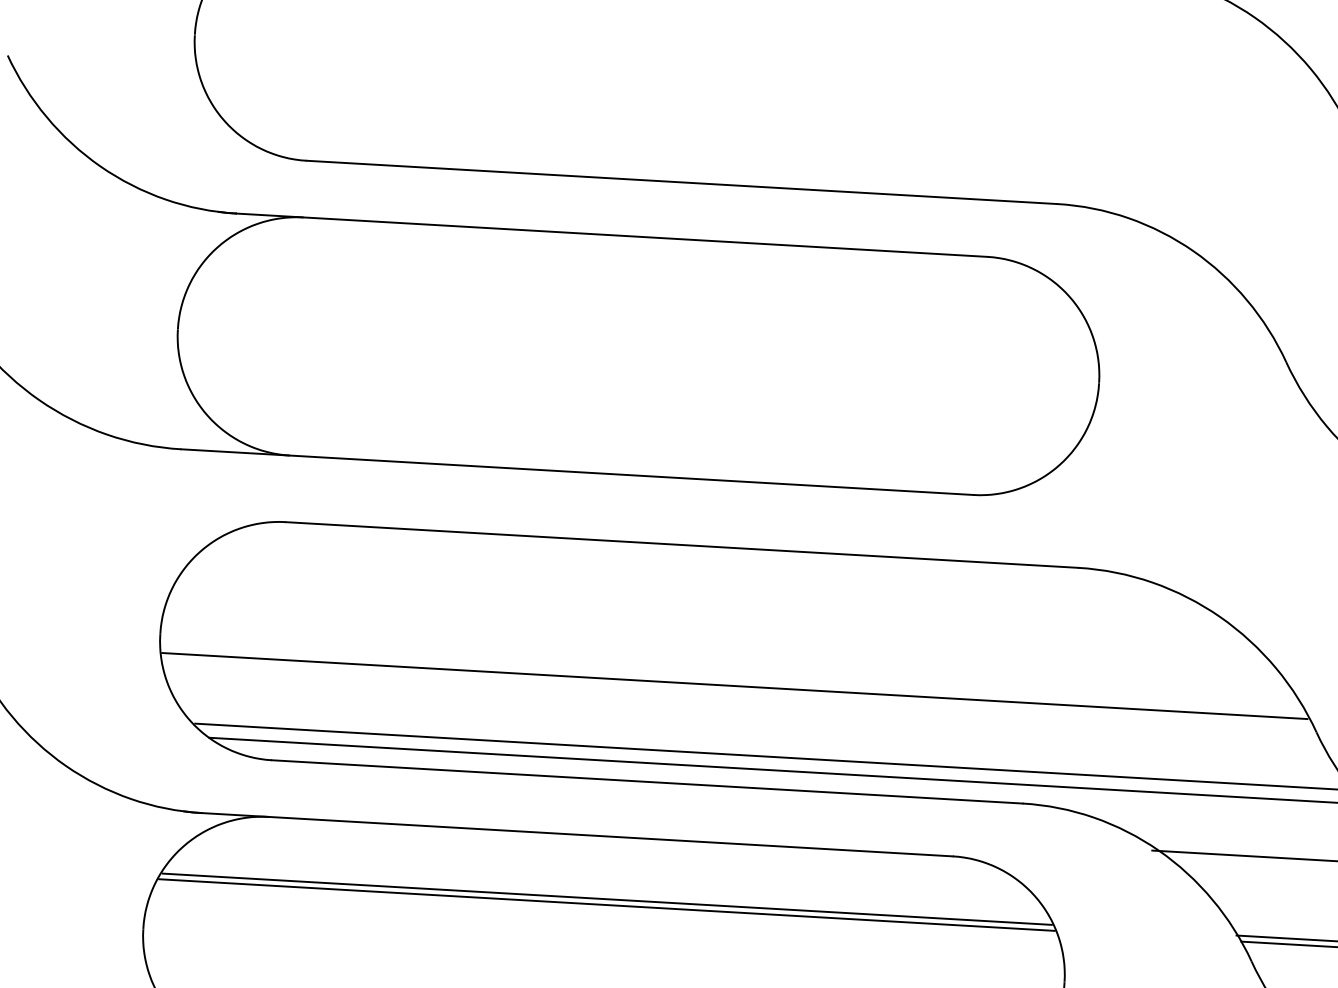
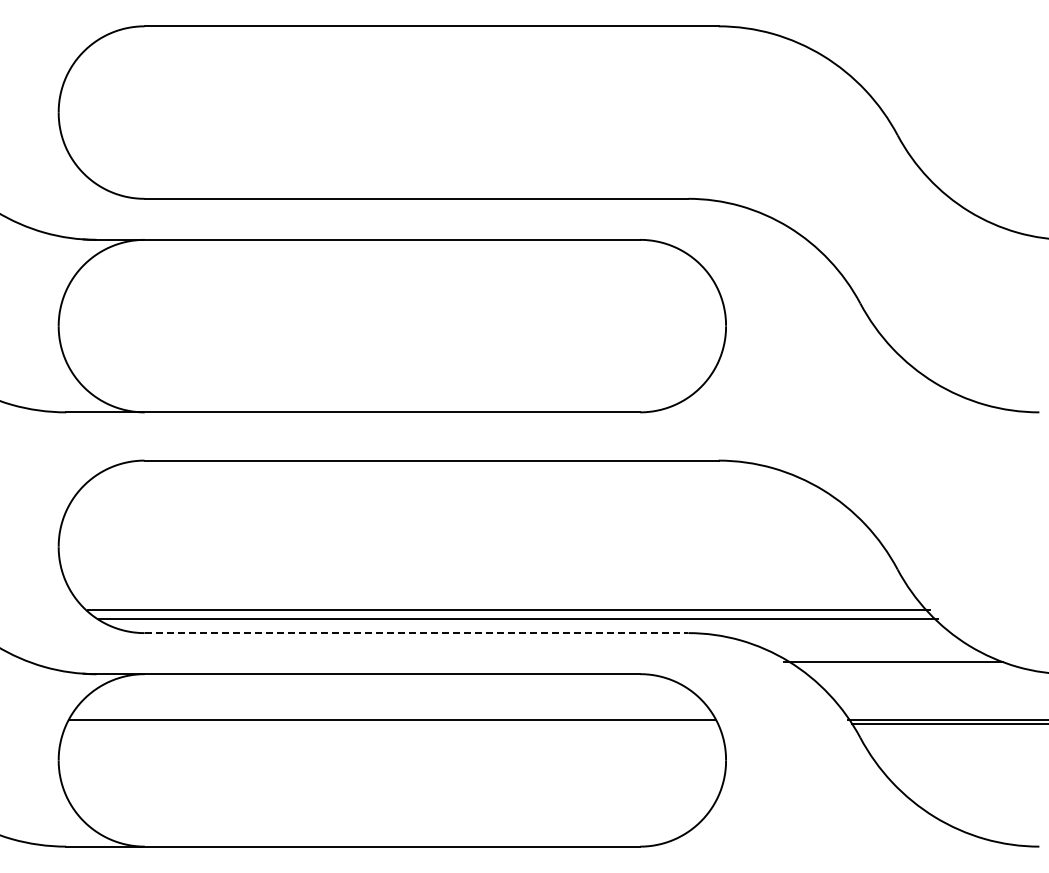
line: (734, 686) -> (475, 560), removed
line: (647, 782) -> (416, 633), solid -> dashed
line: (607, 904) -> (392, 723), removed

